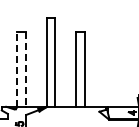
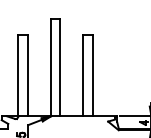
line: (16, 69) -> (17, 75), dashed -> solid
line: (25, 70) -> (27, 76), dashed -> solid

